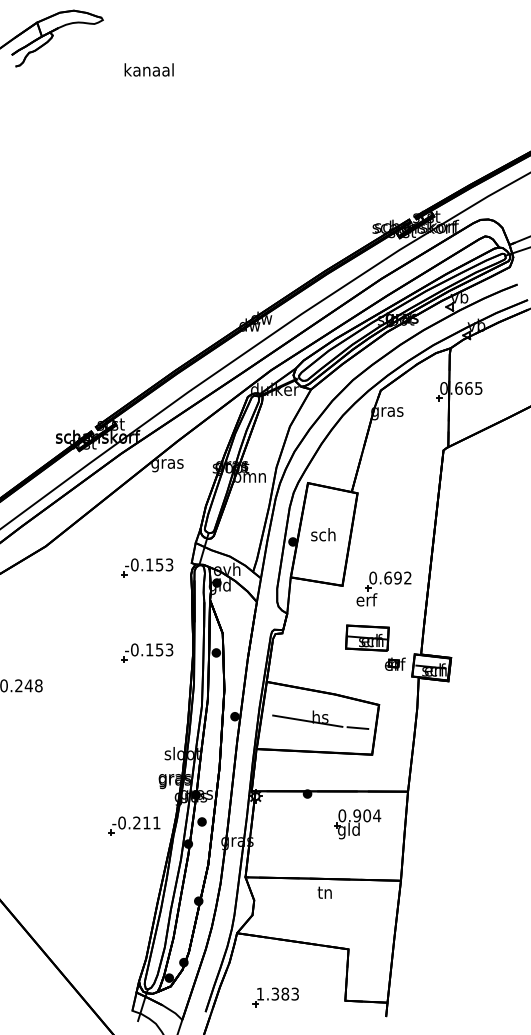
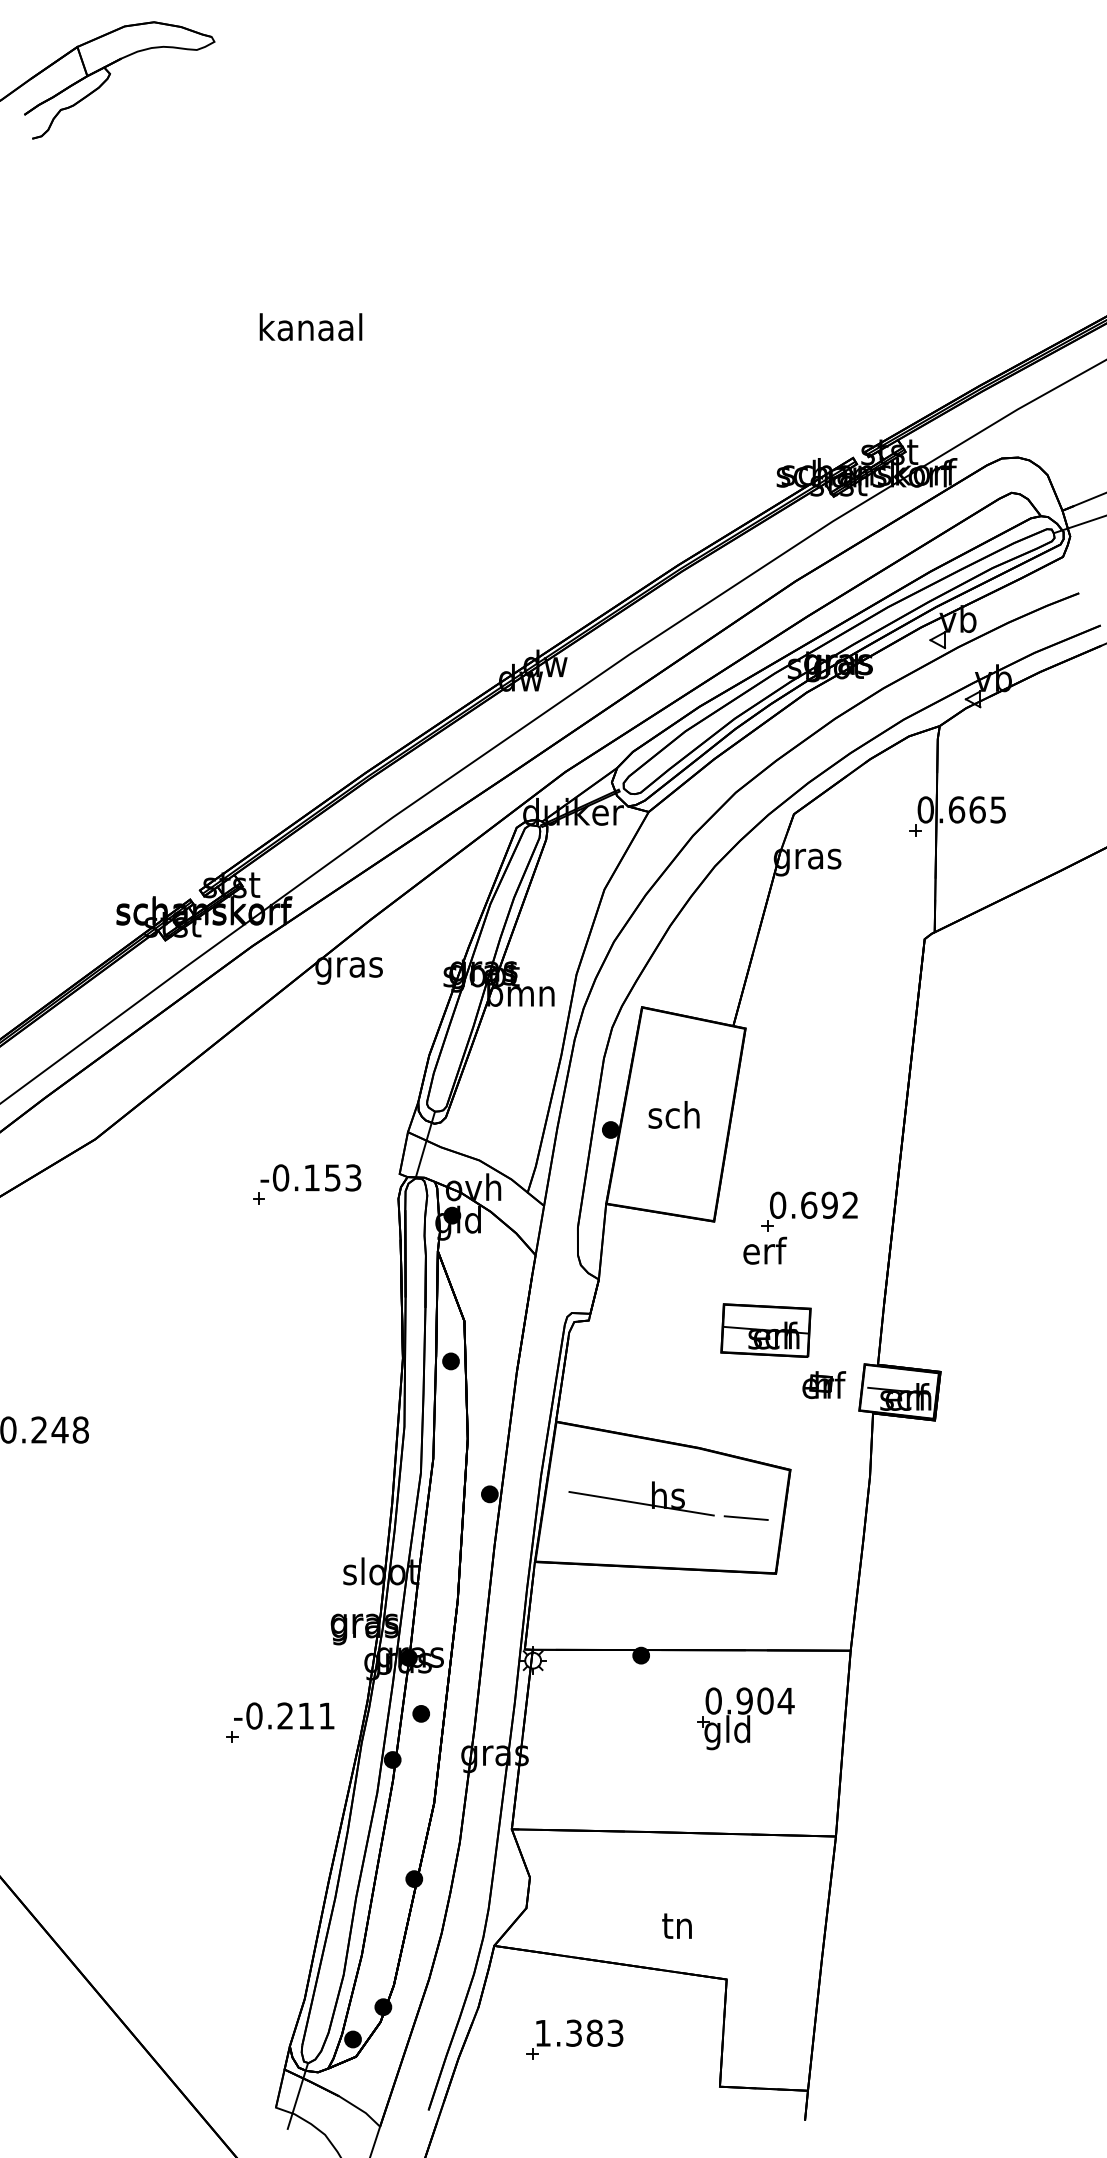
text: (148, 69) -> (309, 326), moved
part: (147, 652) -> (307, 1360), removed
text: (324, 892) -> (676, 1925), moved
part: (275, 997) -> (574, 2040), moved

